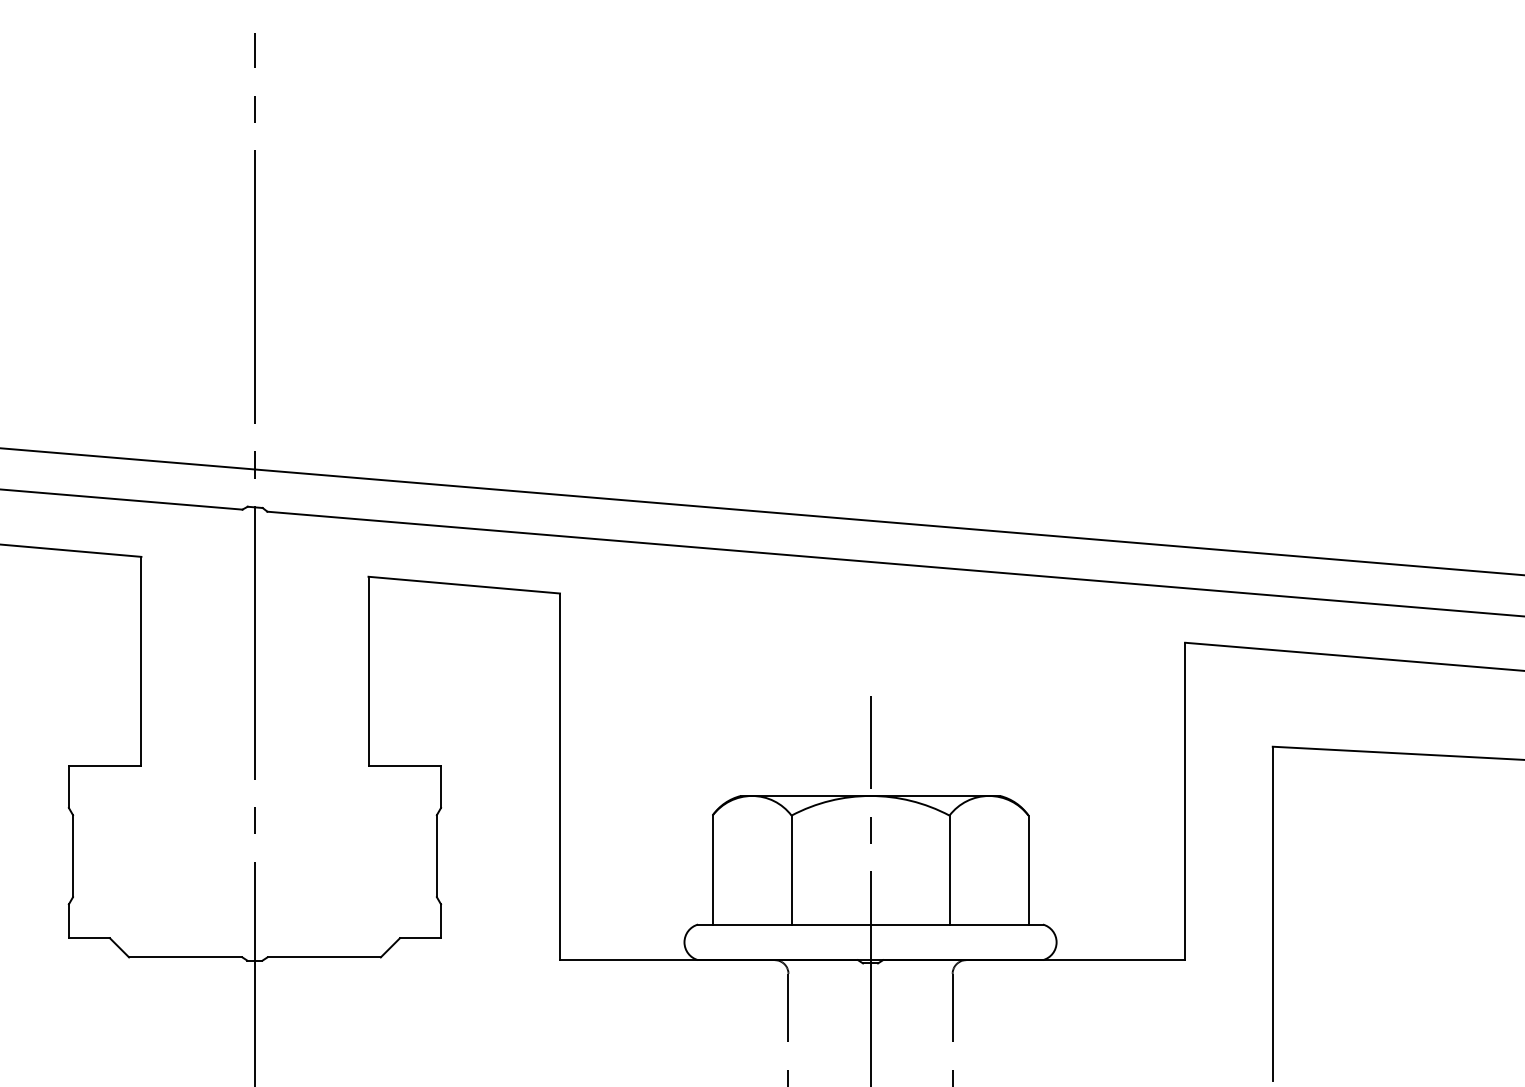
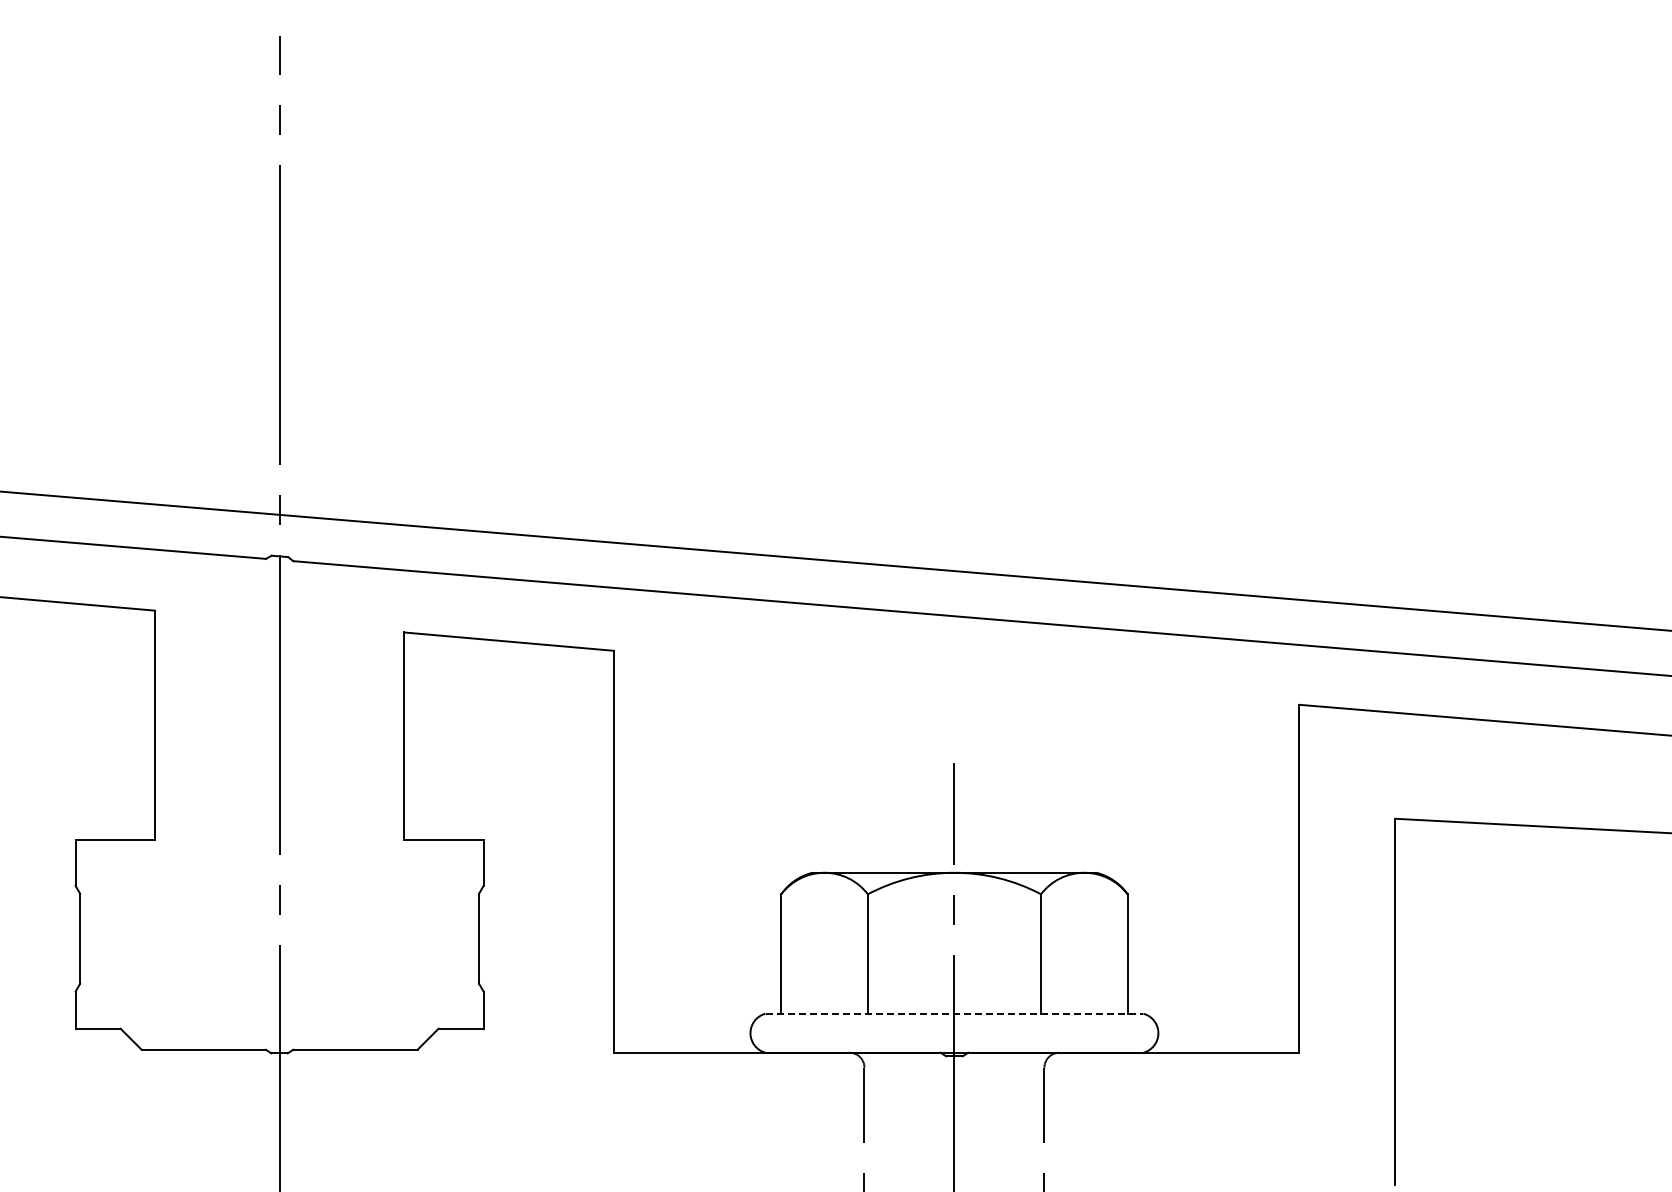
line: (870, 924) -> (954, 1013), solid -> dashed

